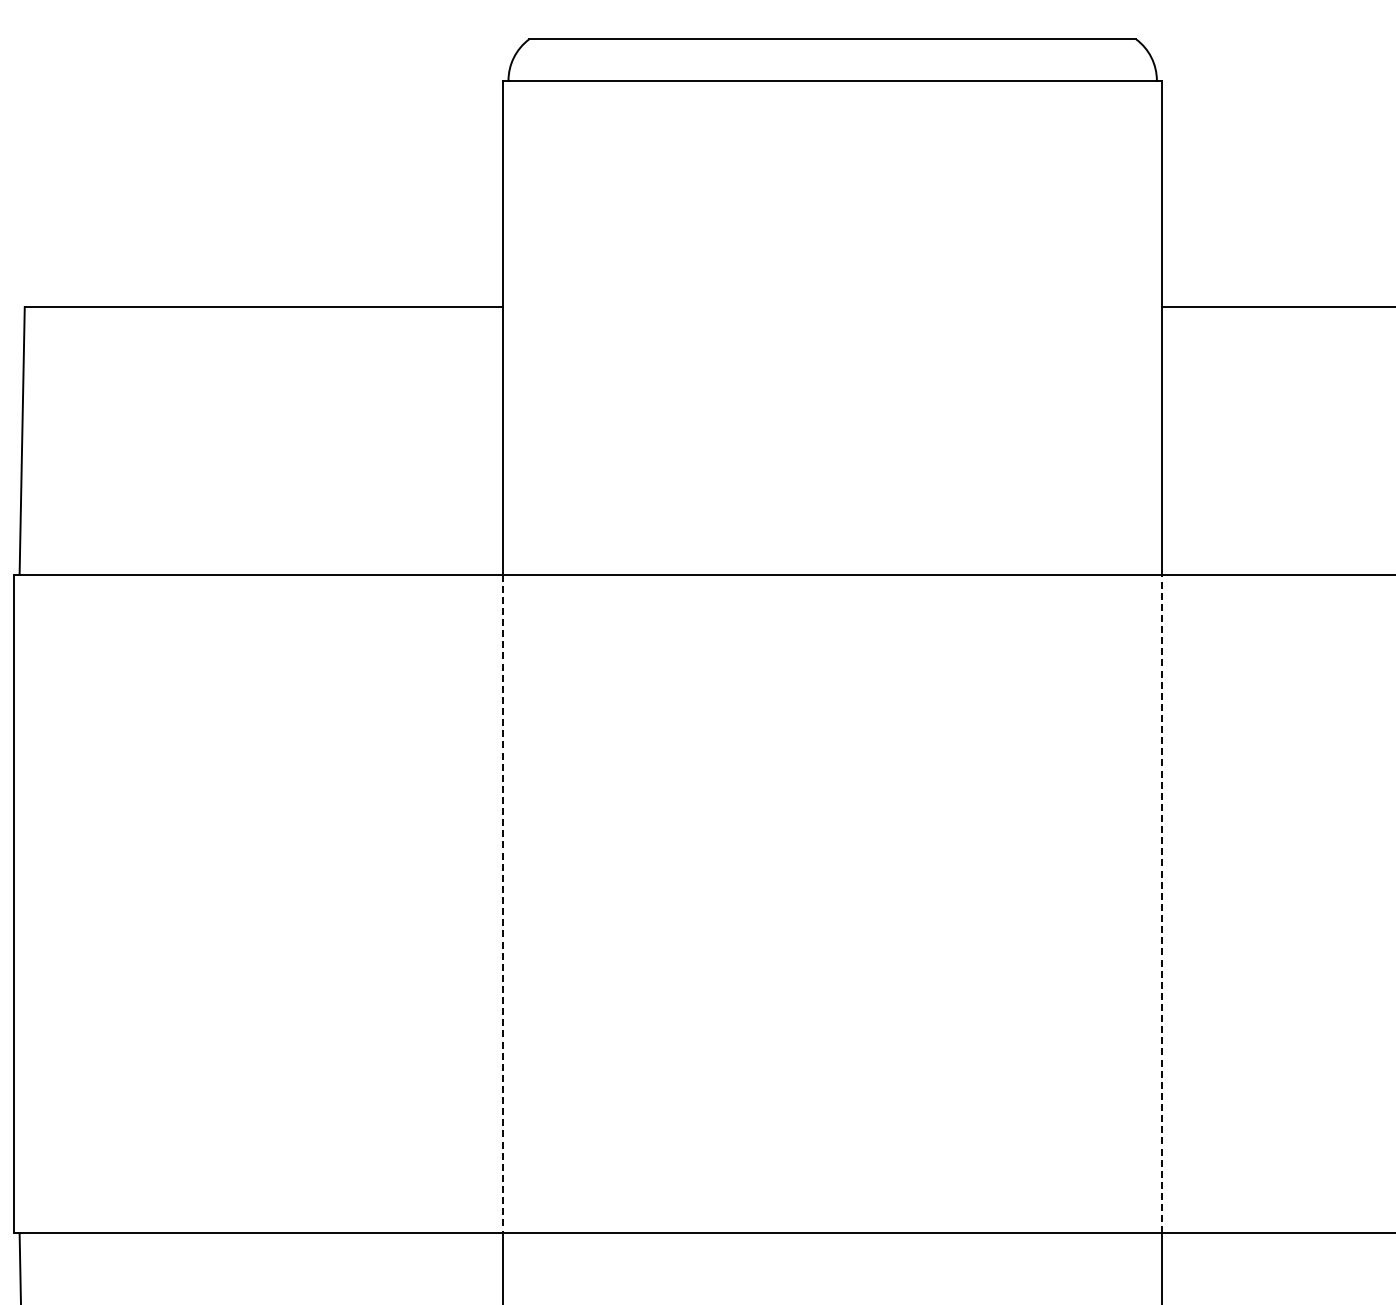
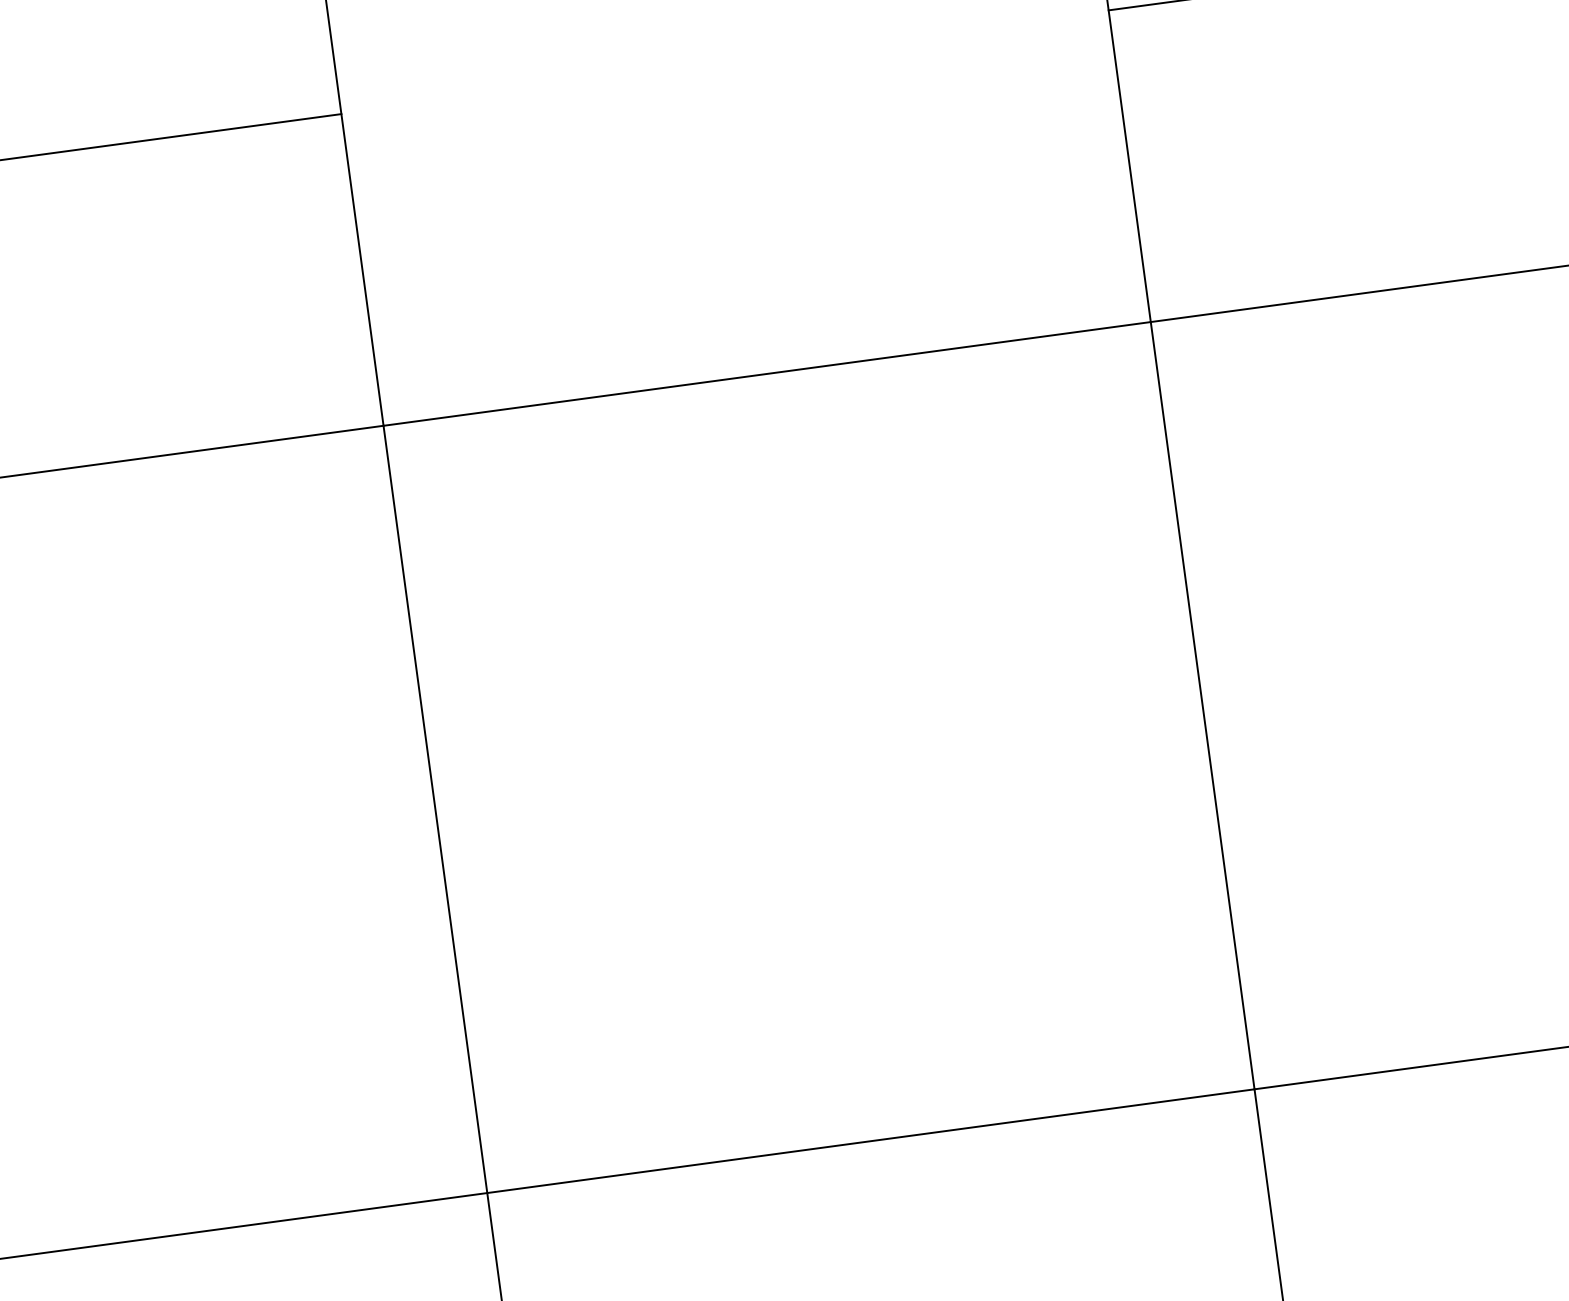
line: (1162, 903) -> (1203, 705), dashed -> solid
line: (503, 904) -> (435, 809), dashed -> solid

